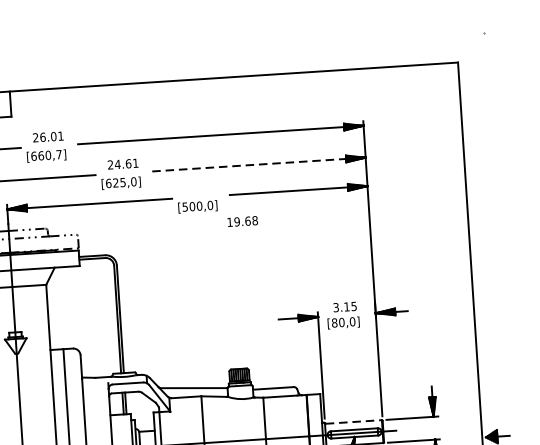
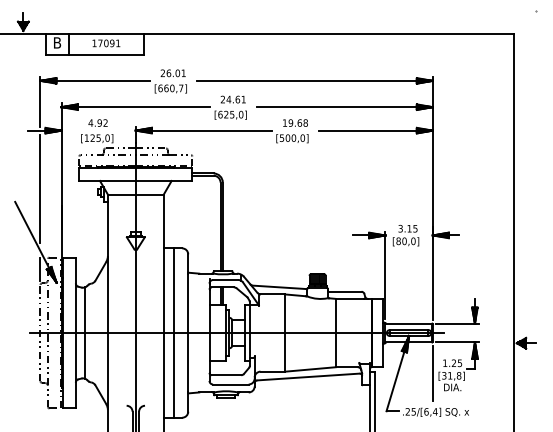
line: (259, 164) -> (345, 107), dashed -> solid
text: (242, 220) -> (295, 122), moved
line: (354, 421) -> (409, 323), dashed -> solid

